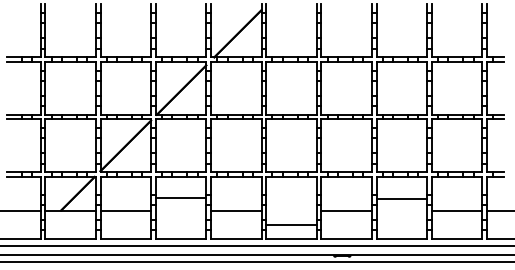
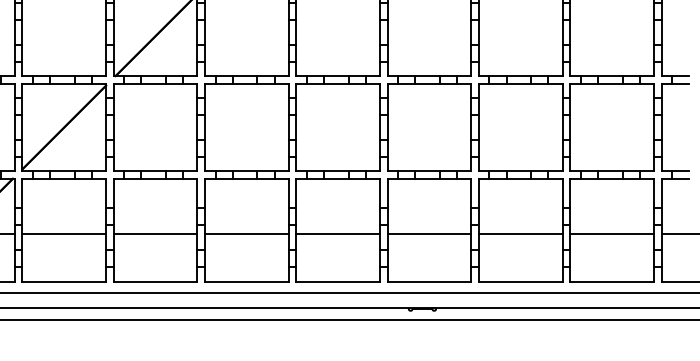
line: (180, 197) -> (154, 234), moved
line: (401, 198) -> (520, 234), moved
line: (291, 224) -> (338, 234), moved

